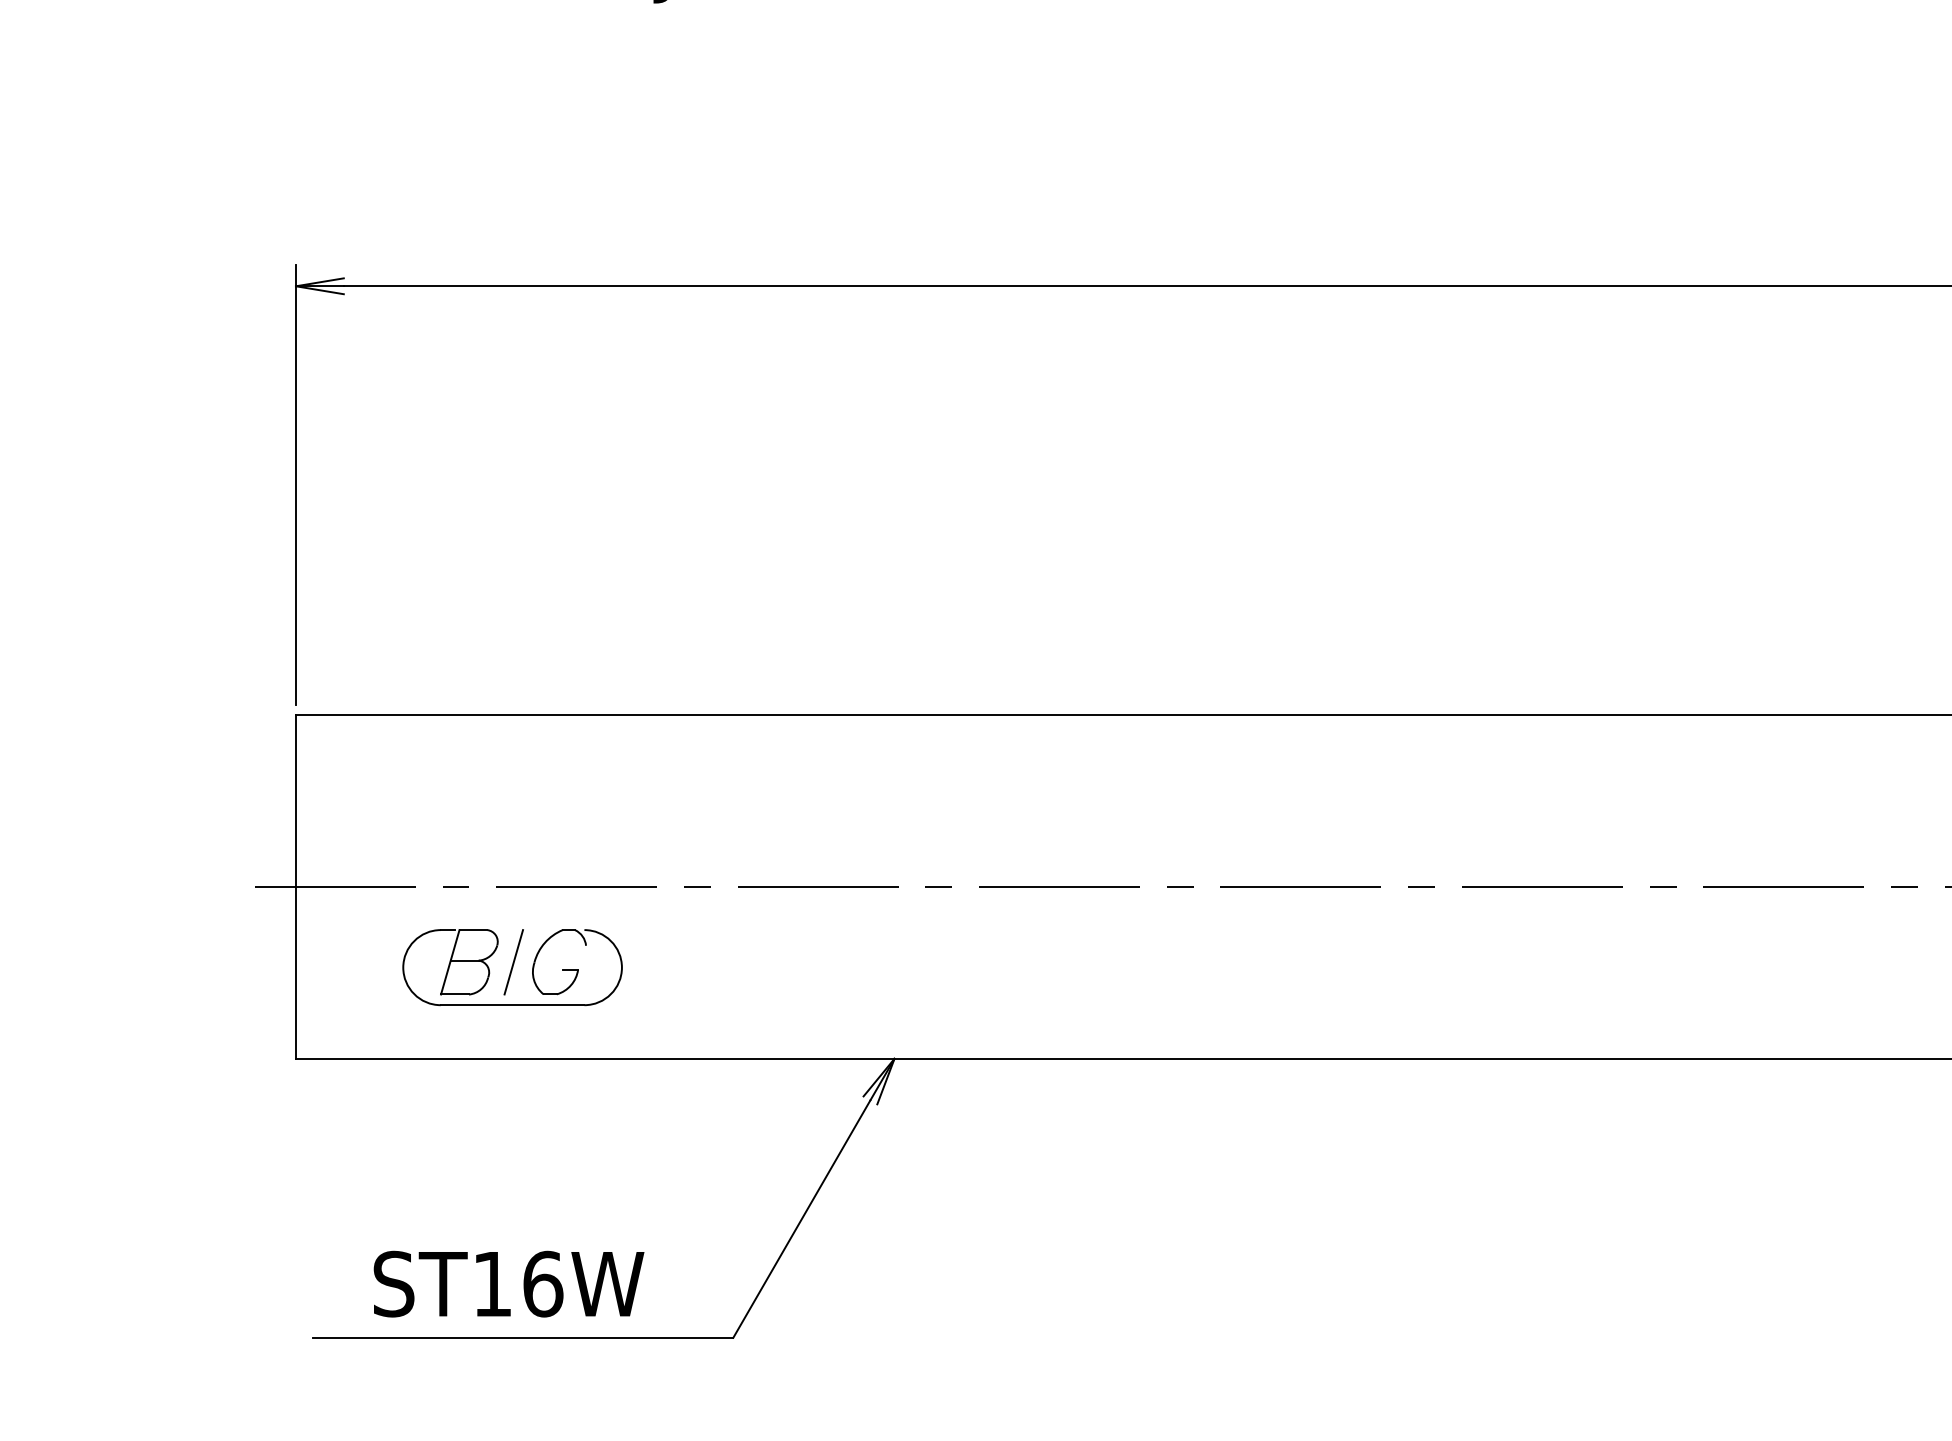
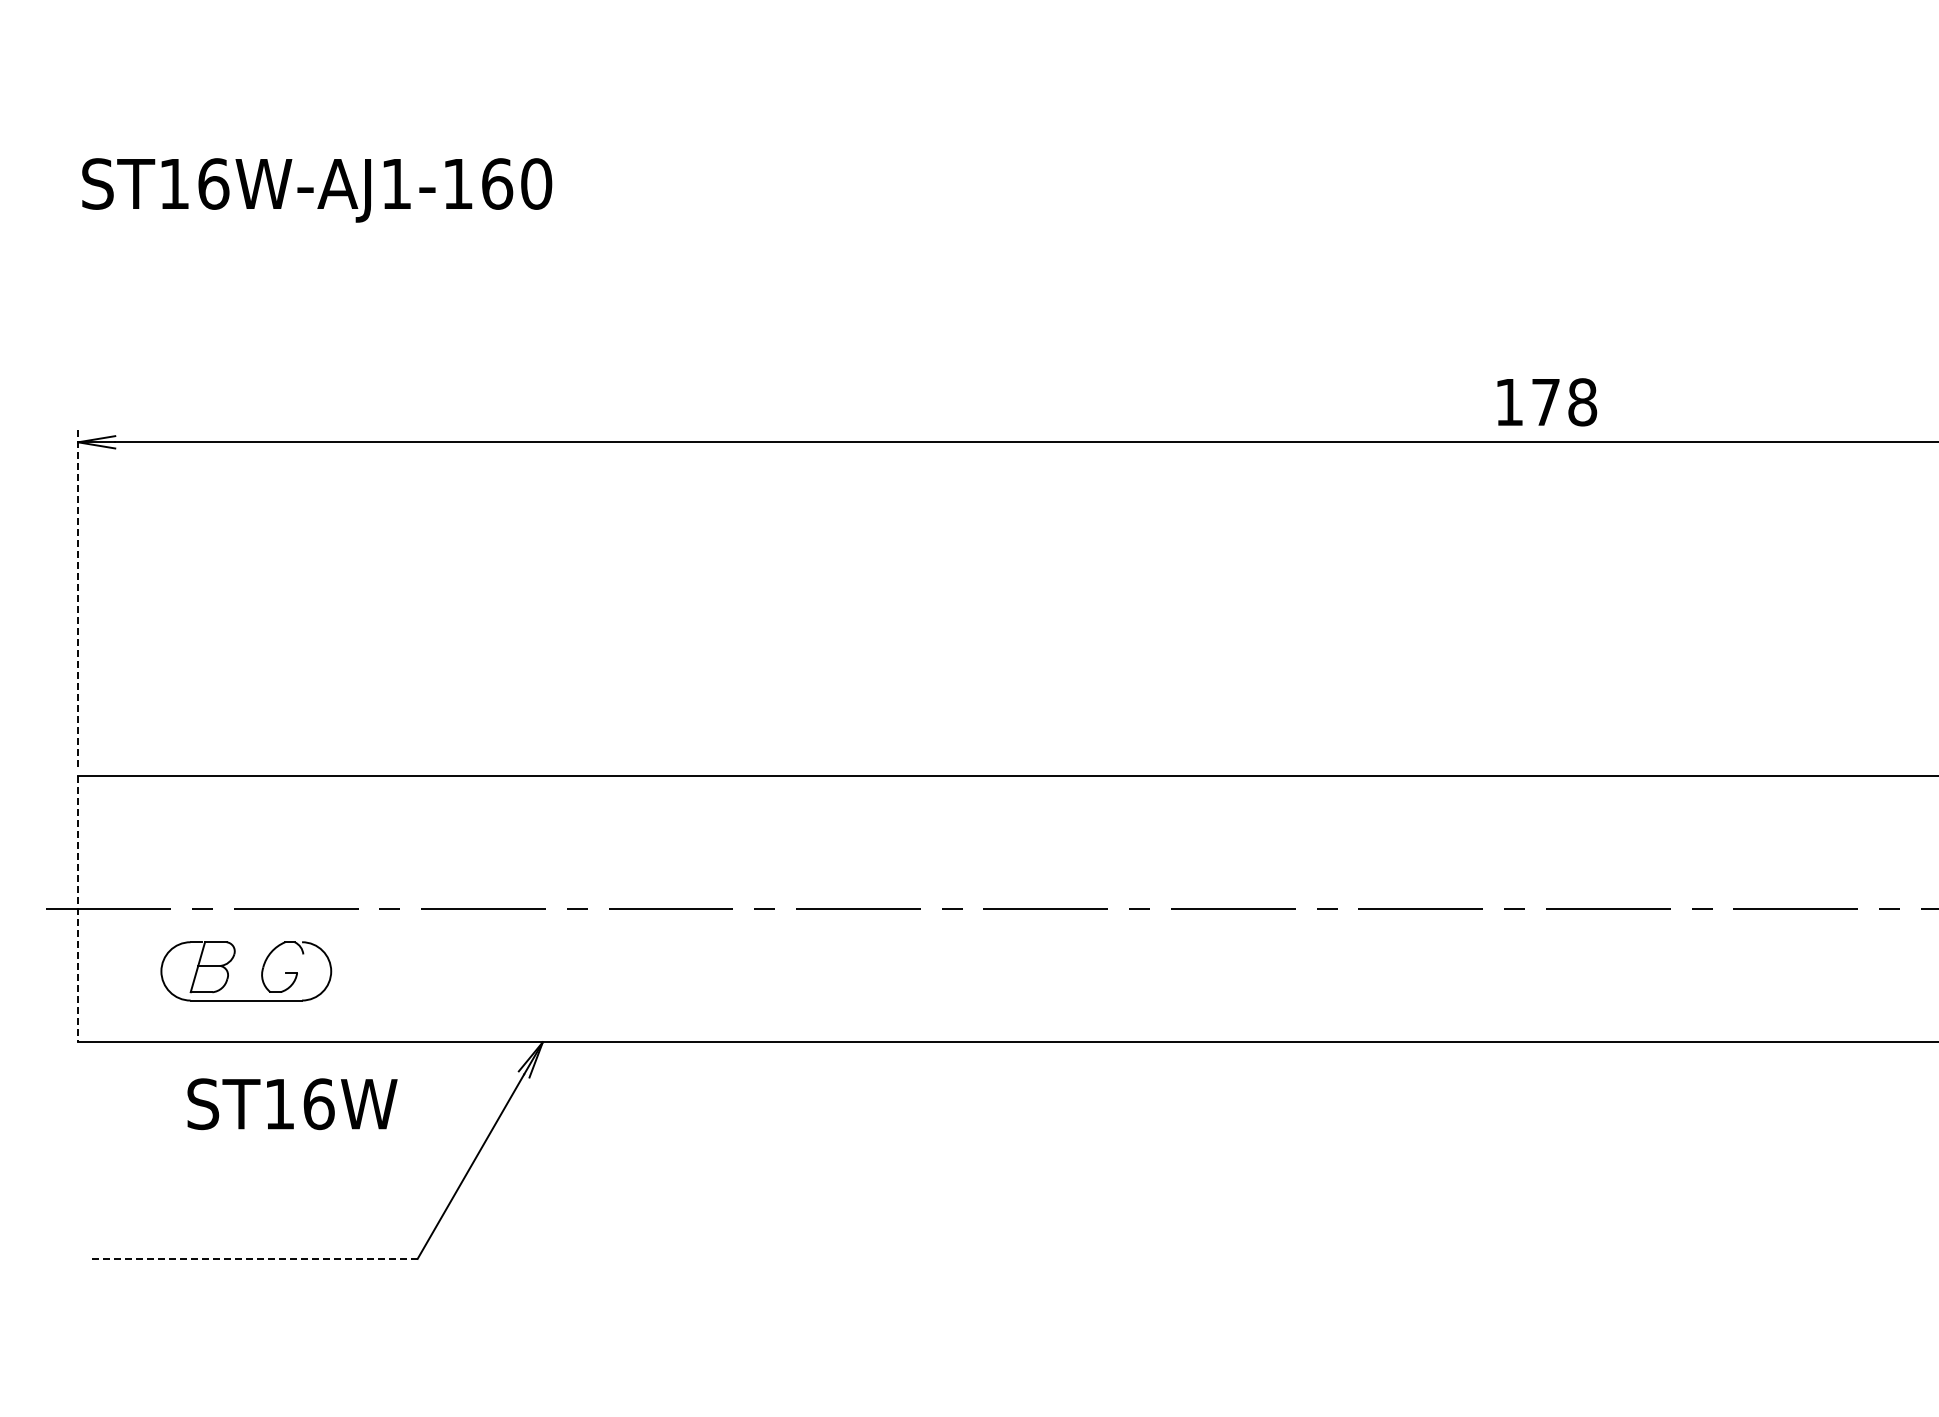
line: (296, 484) -> (78, 596), solid -> dashed
line: (296, 887) -> (78, 909), solid -> dashed
line: (514, 962) -> (247, 967), removed
text: (508, 1284) -> (292, 1104), moved
line: (523, 1337) -> (254, 1258), solid -> dashed

